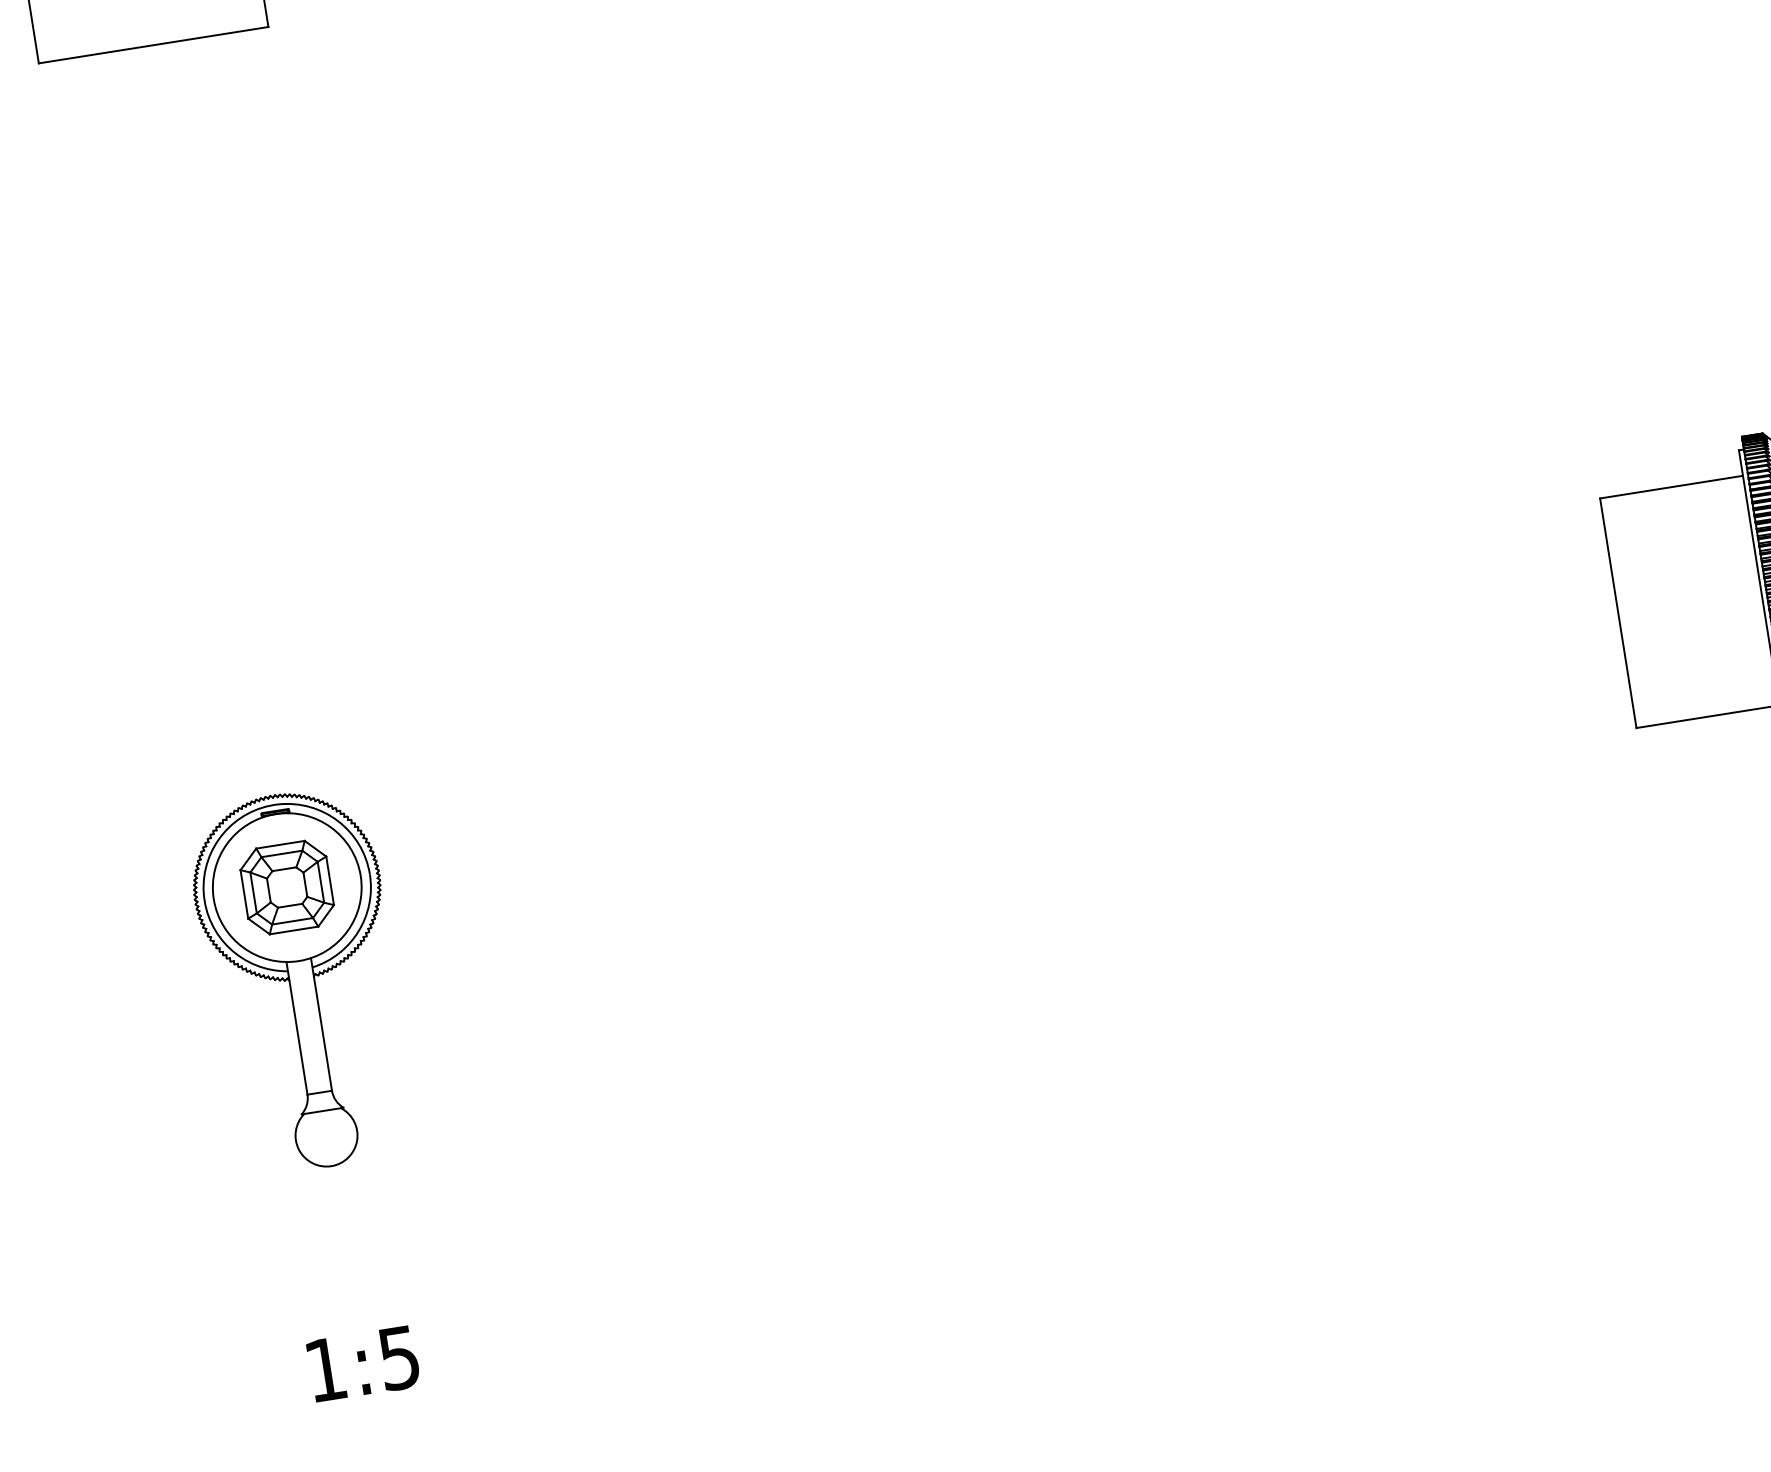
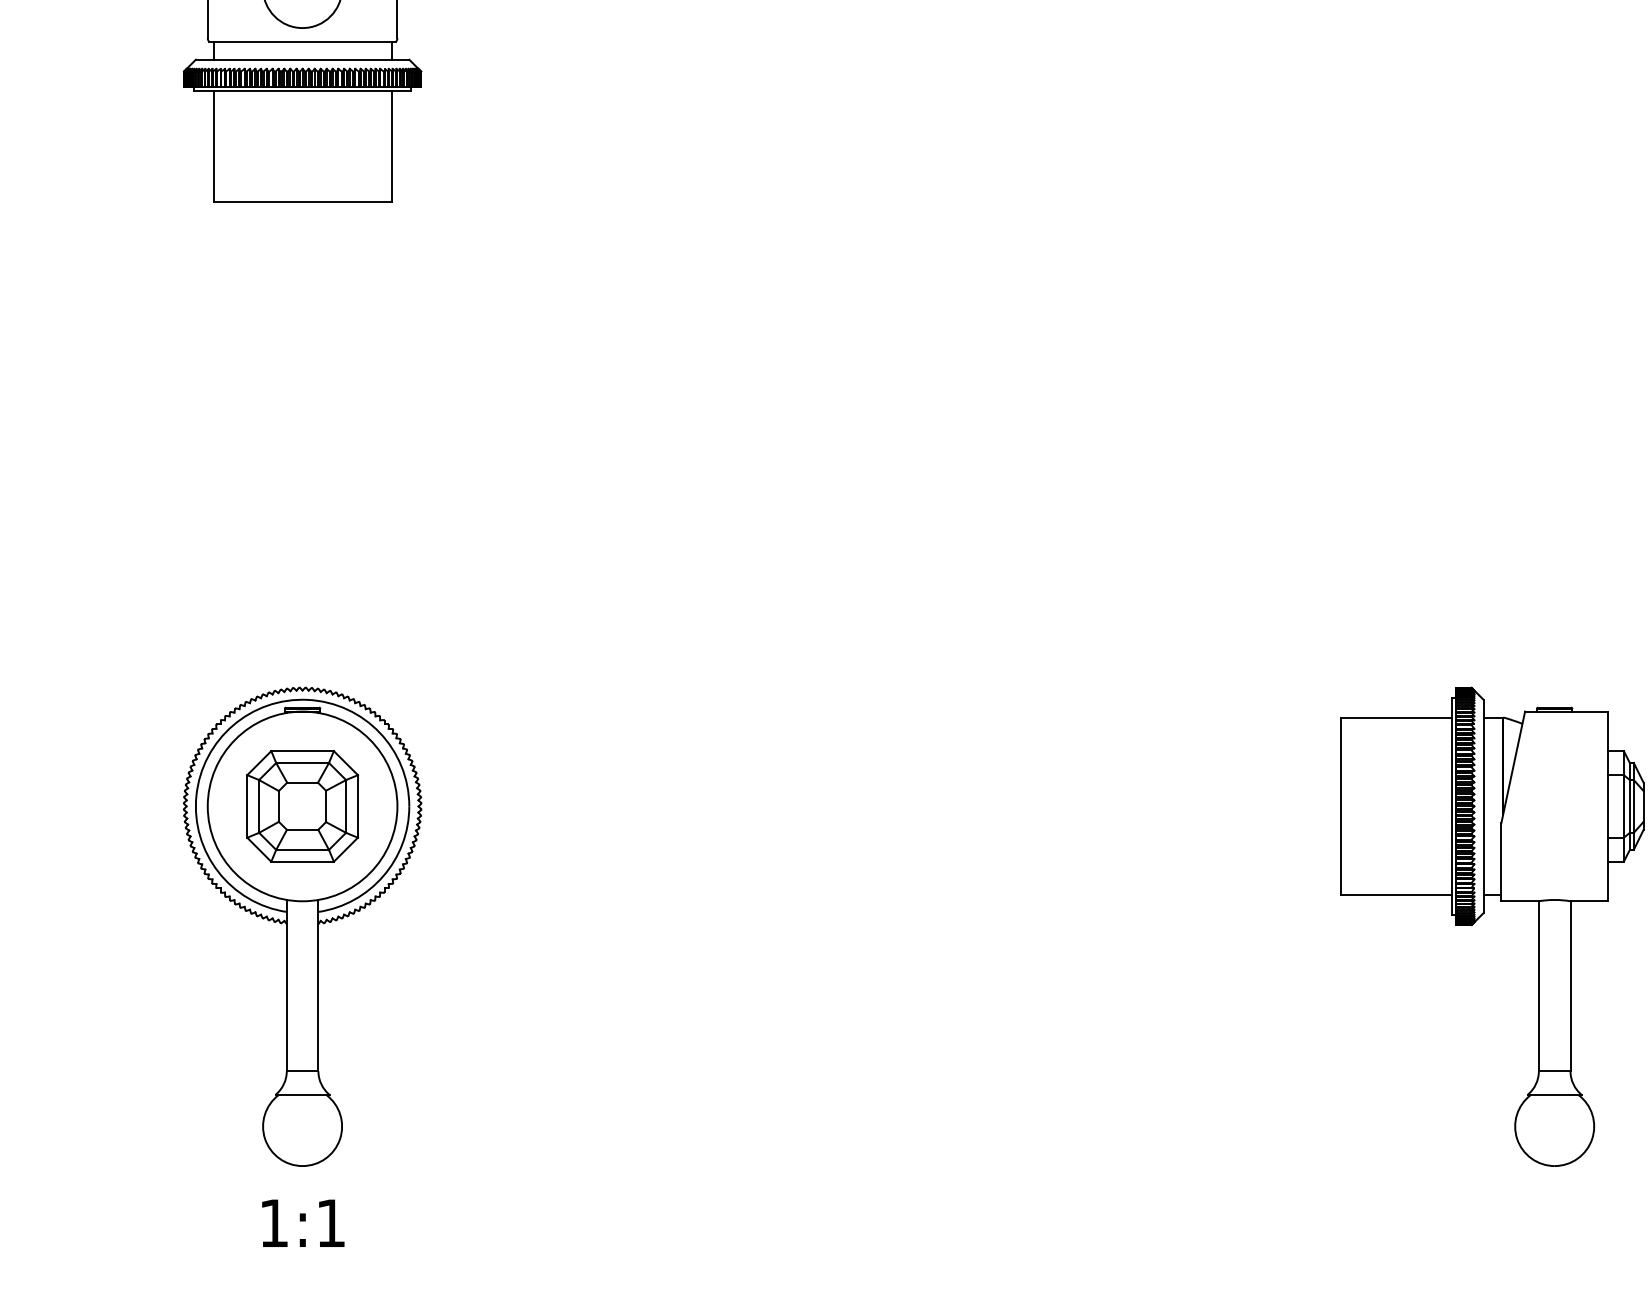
part: (301, 980) -> (302, 926), size x1.67
text: (398, 1358) -> (330, 1223), 1:5 -> 1:1

